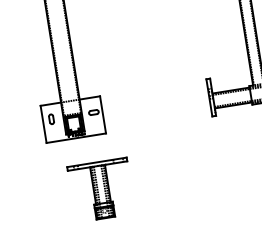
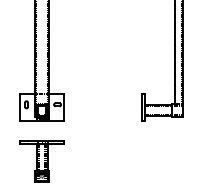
part: (100, 190) -> (41, 161), moved

